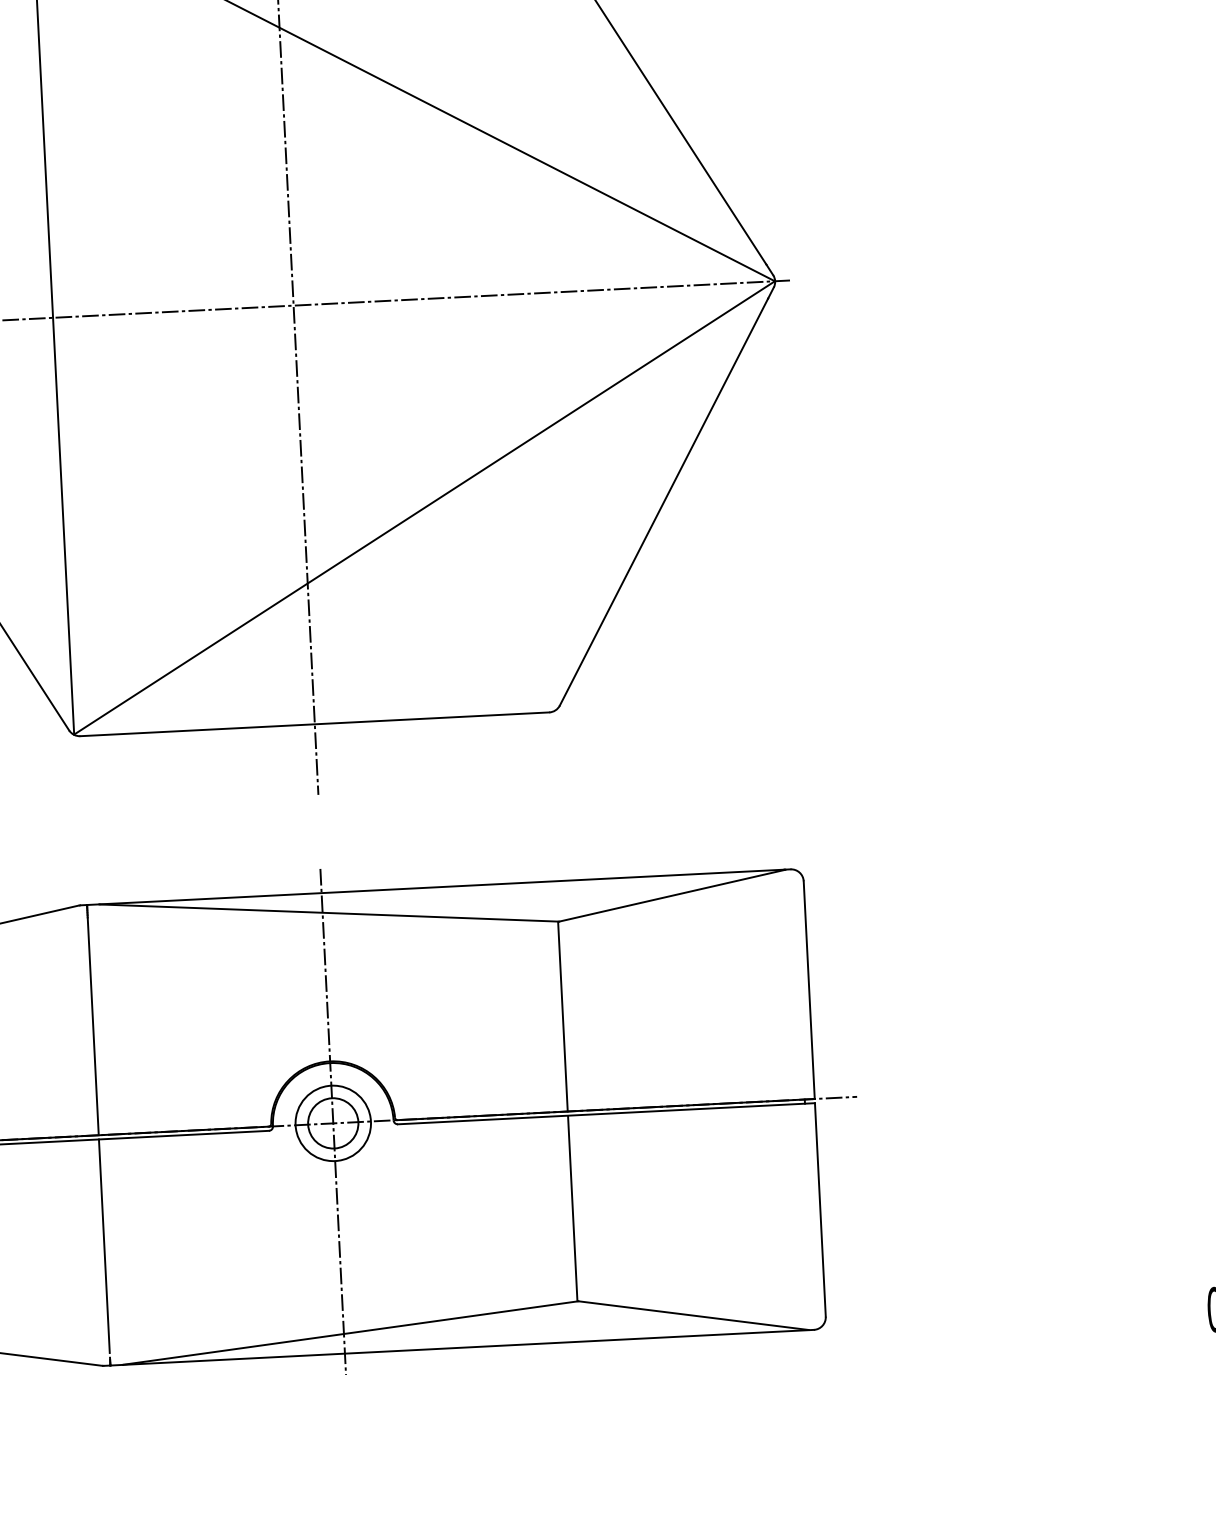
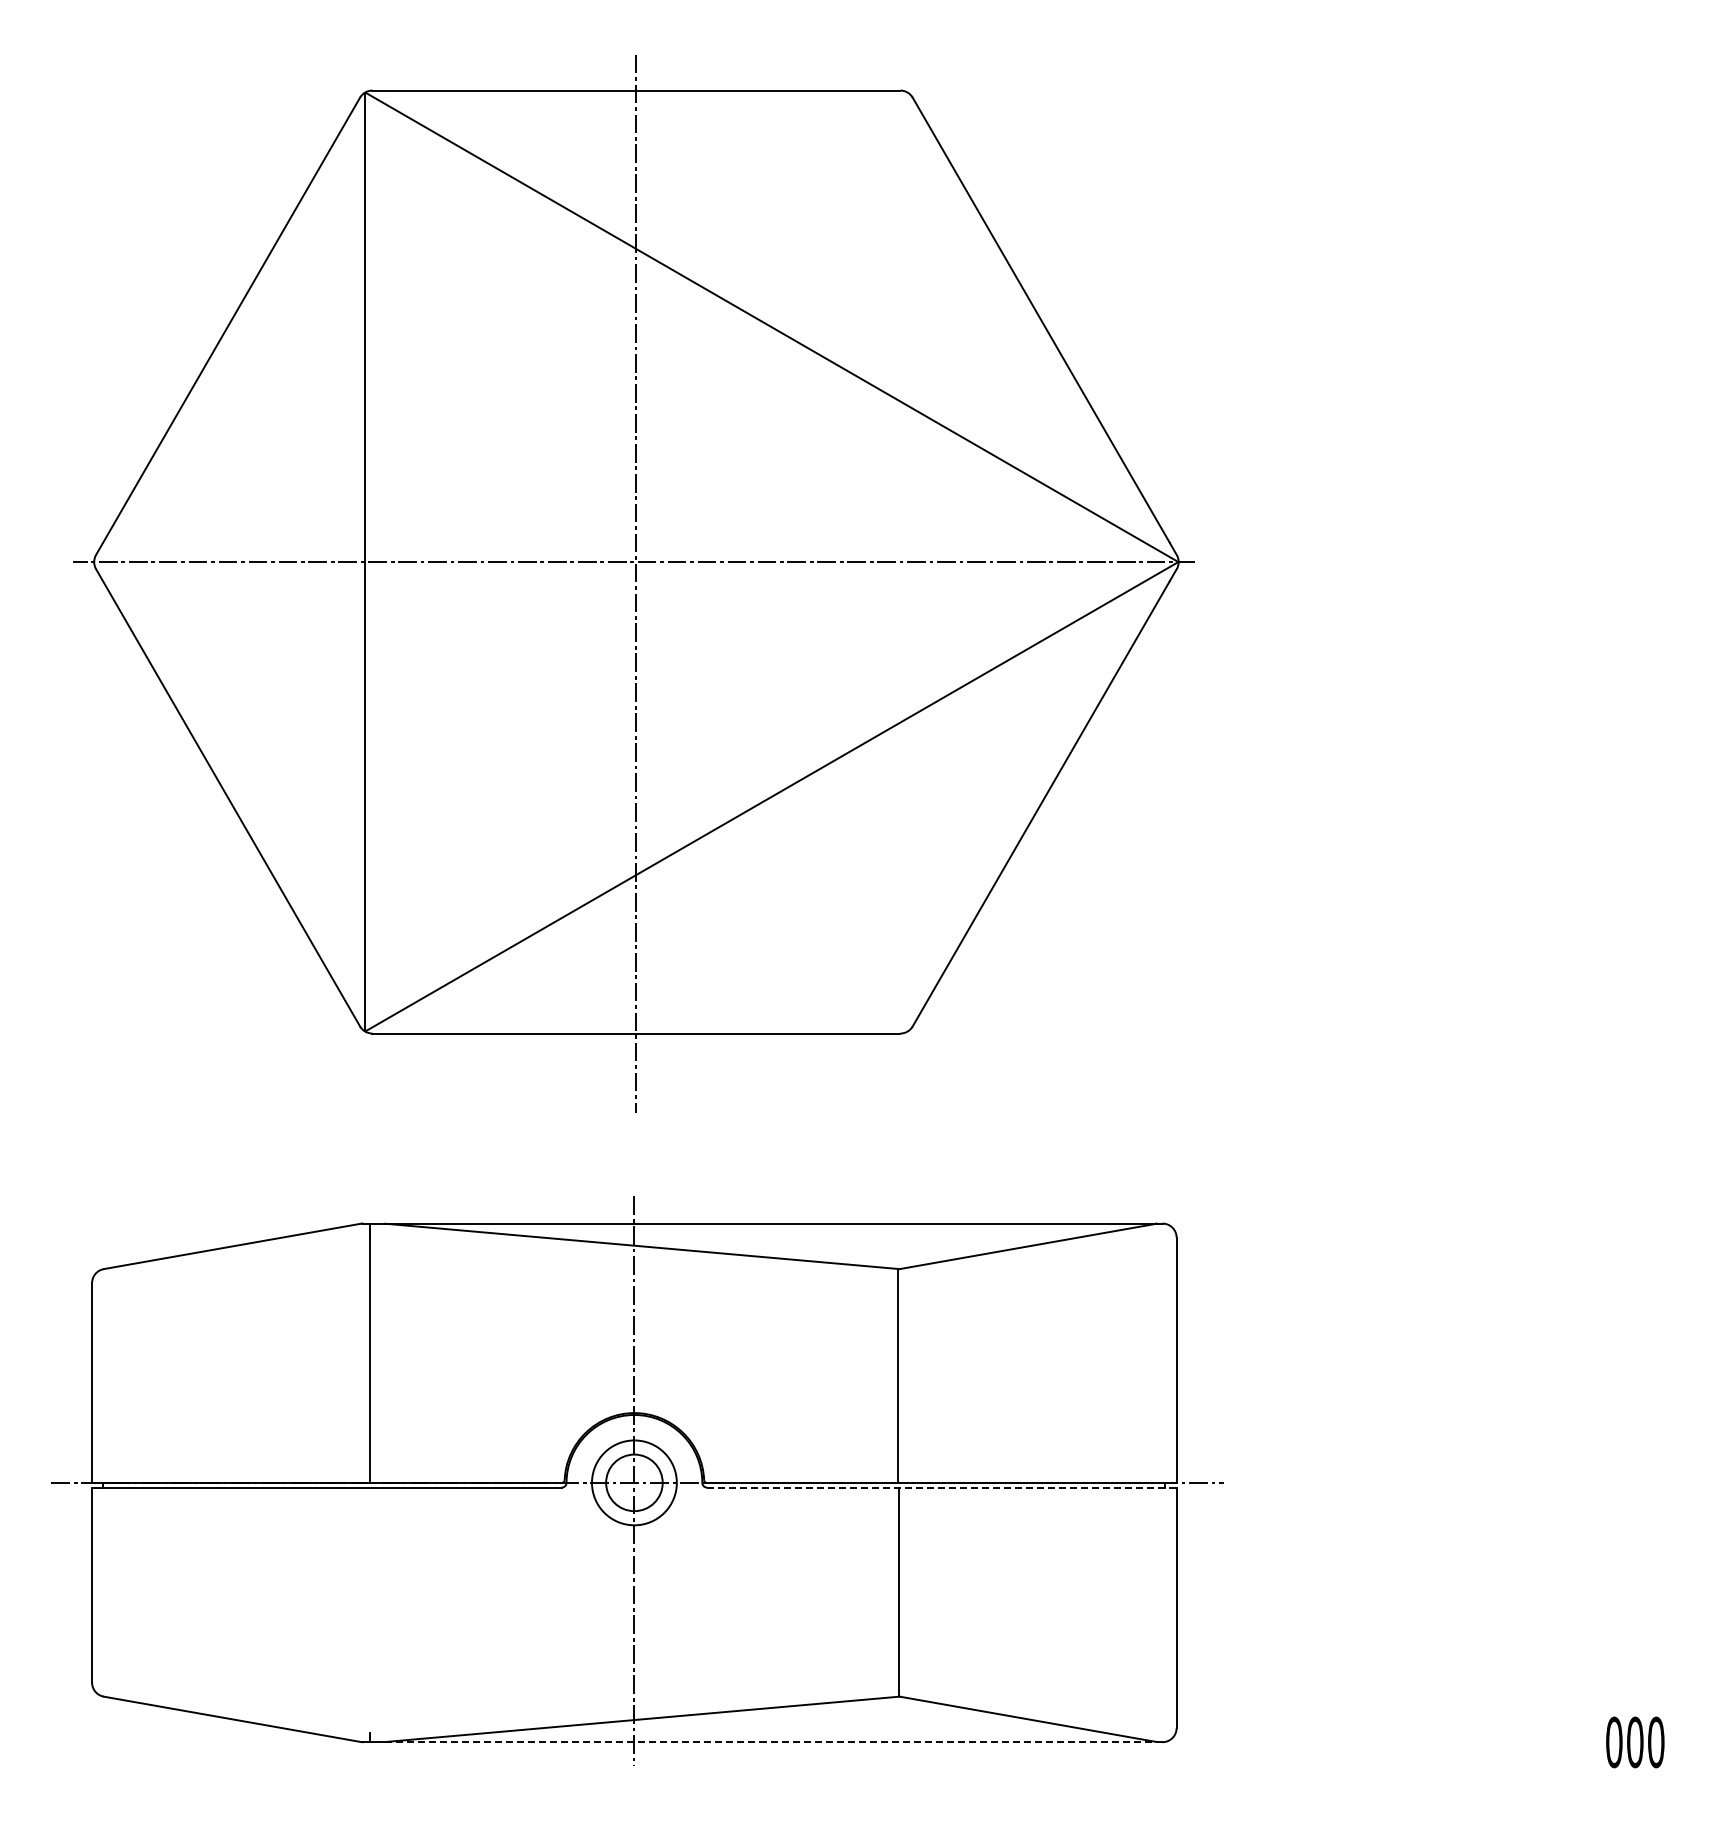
line: (606, 1113) -> (941, 1487), solid -> dashed
line: (104, 1245) -> (370, 1607), removed
line: (467, 1347) -> (772, 1742), solid -> dashed

